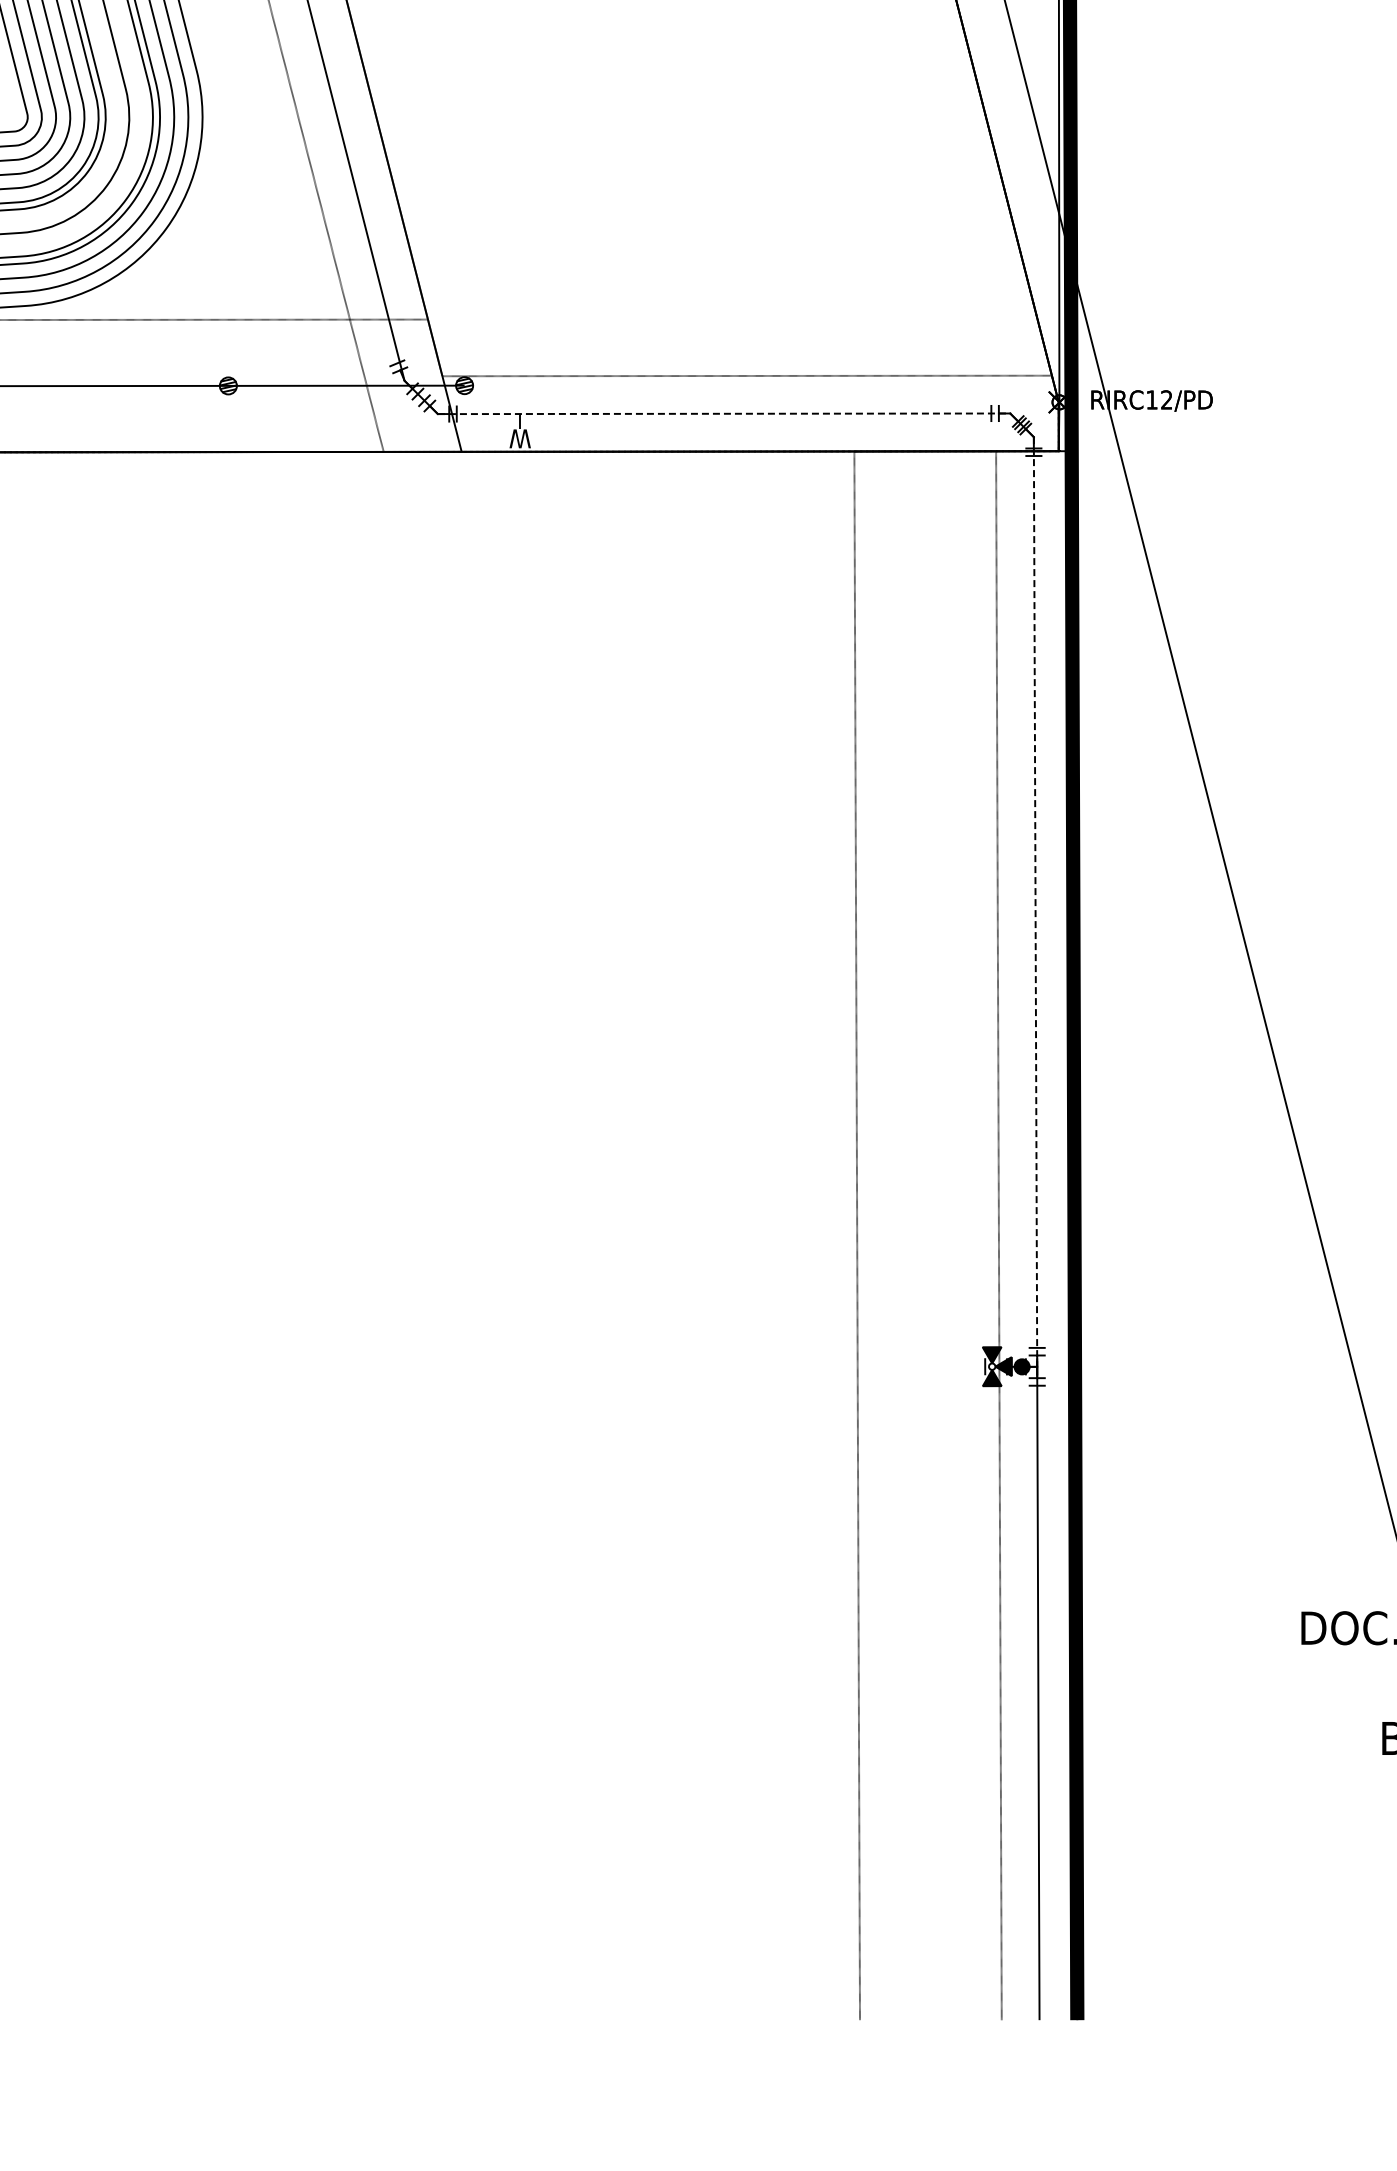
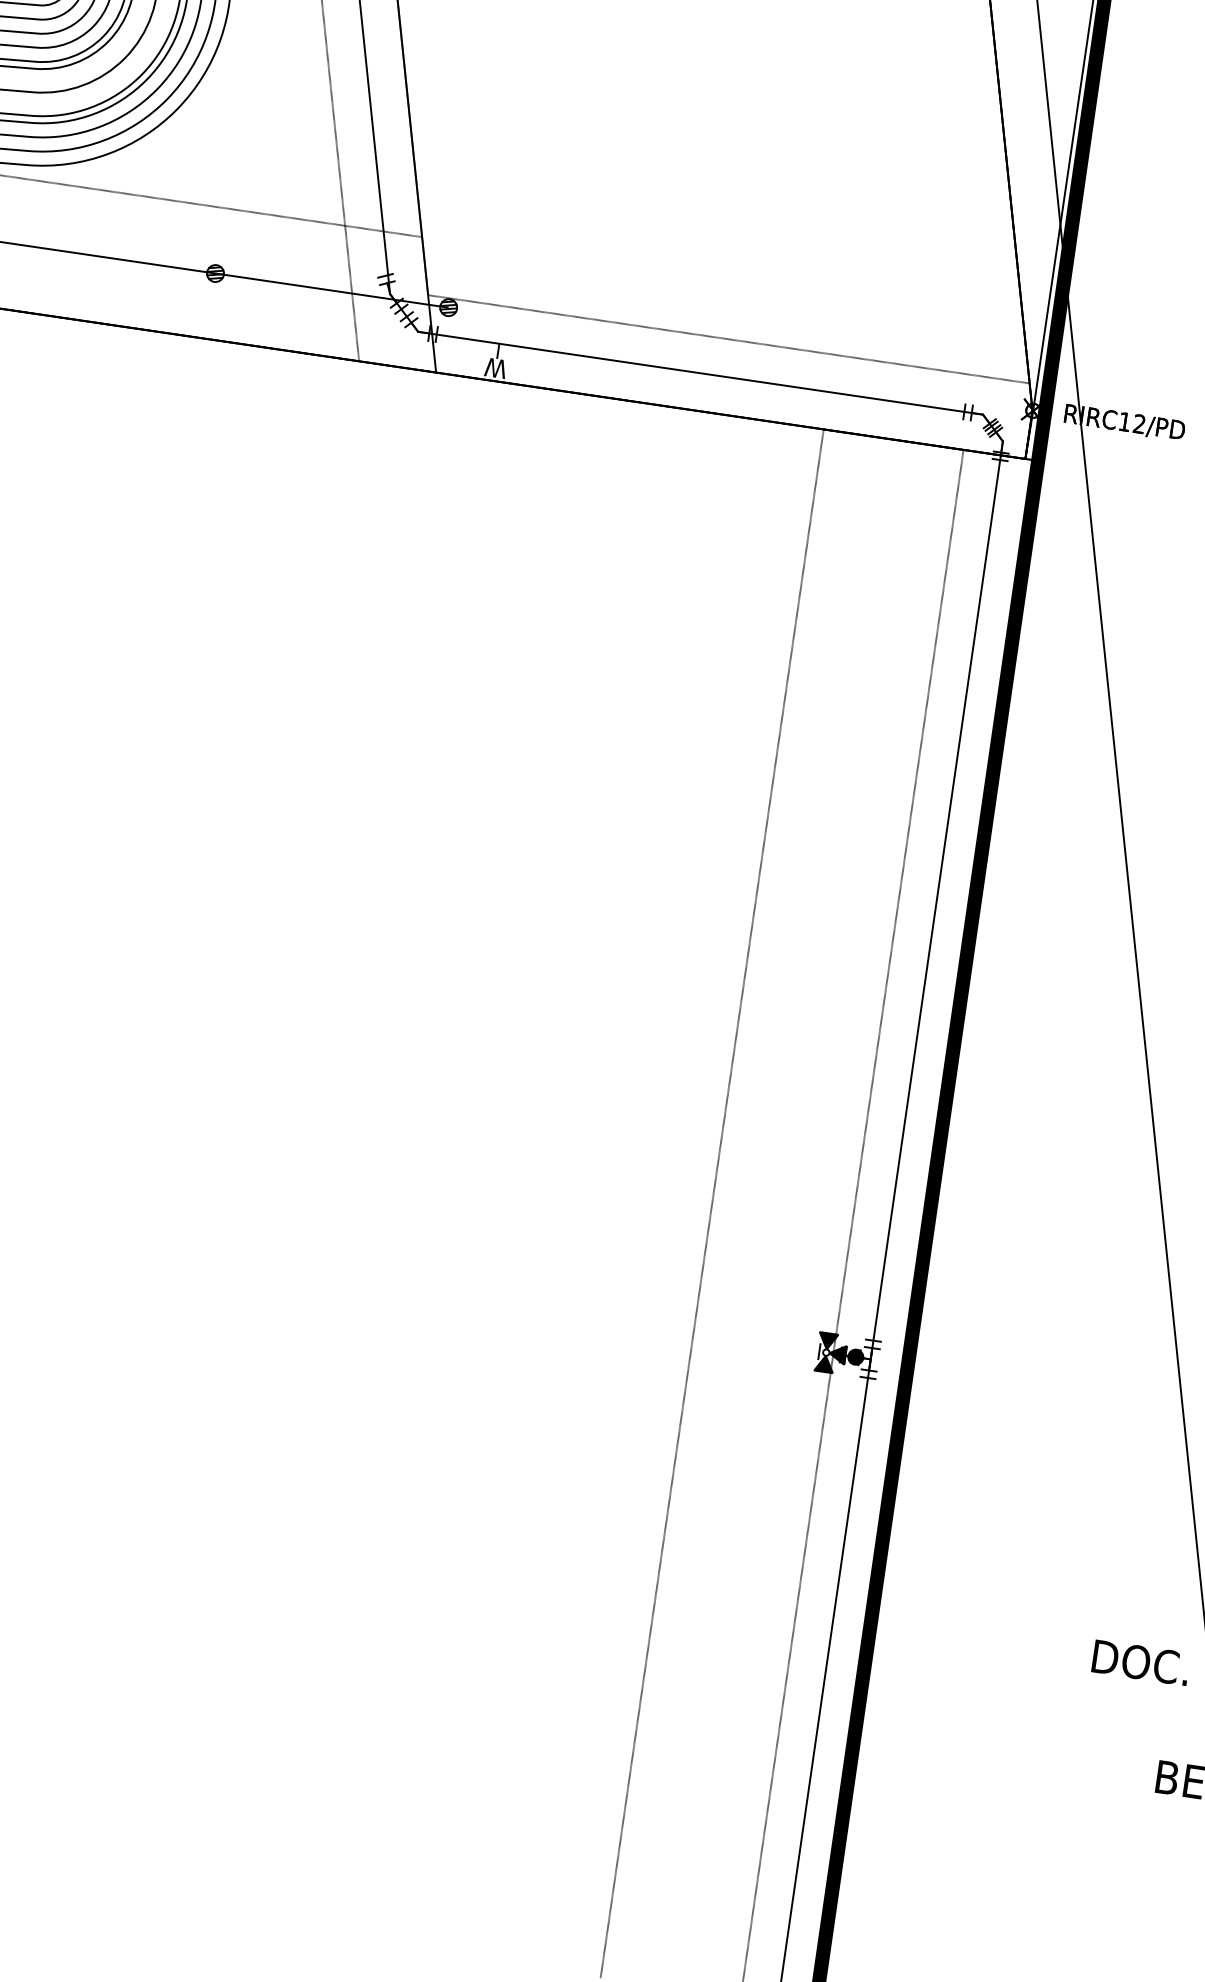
line: (724, 413) -> (701, 373), dashed -> solid
line: (1035, 901) -> (936, 899), dashed -> solid

